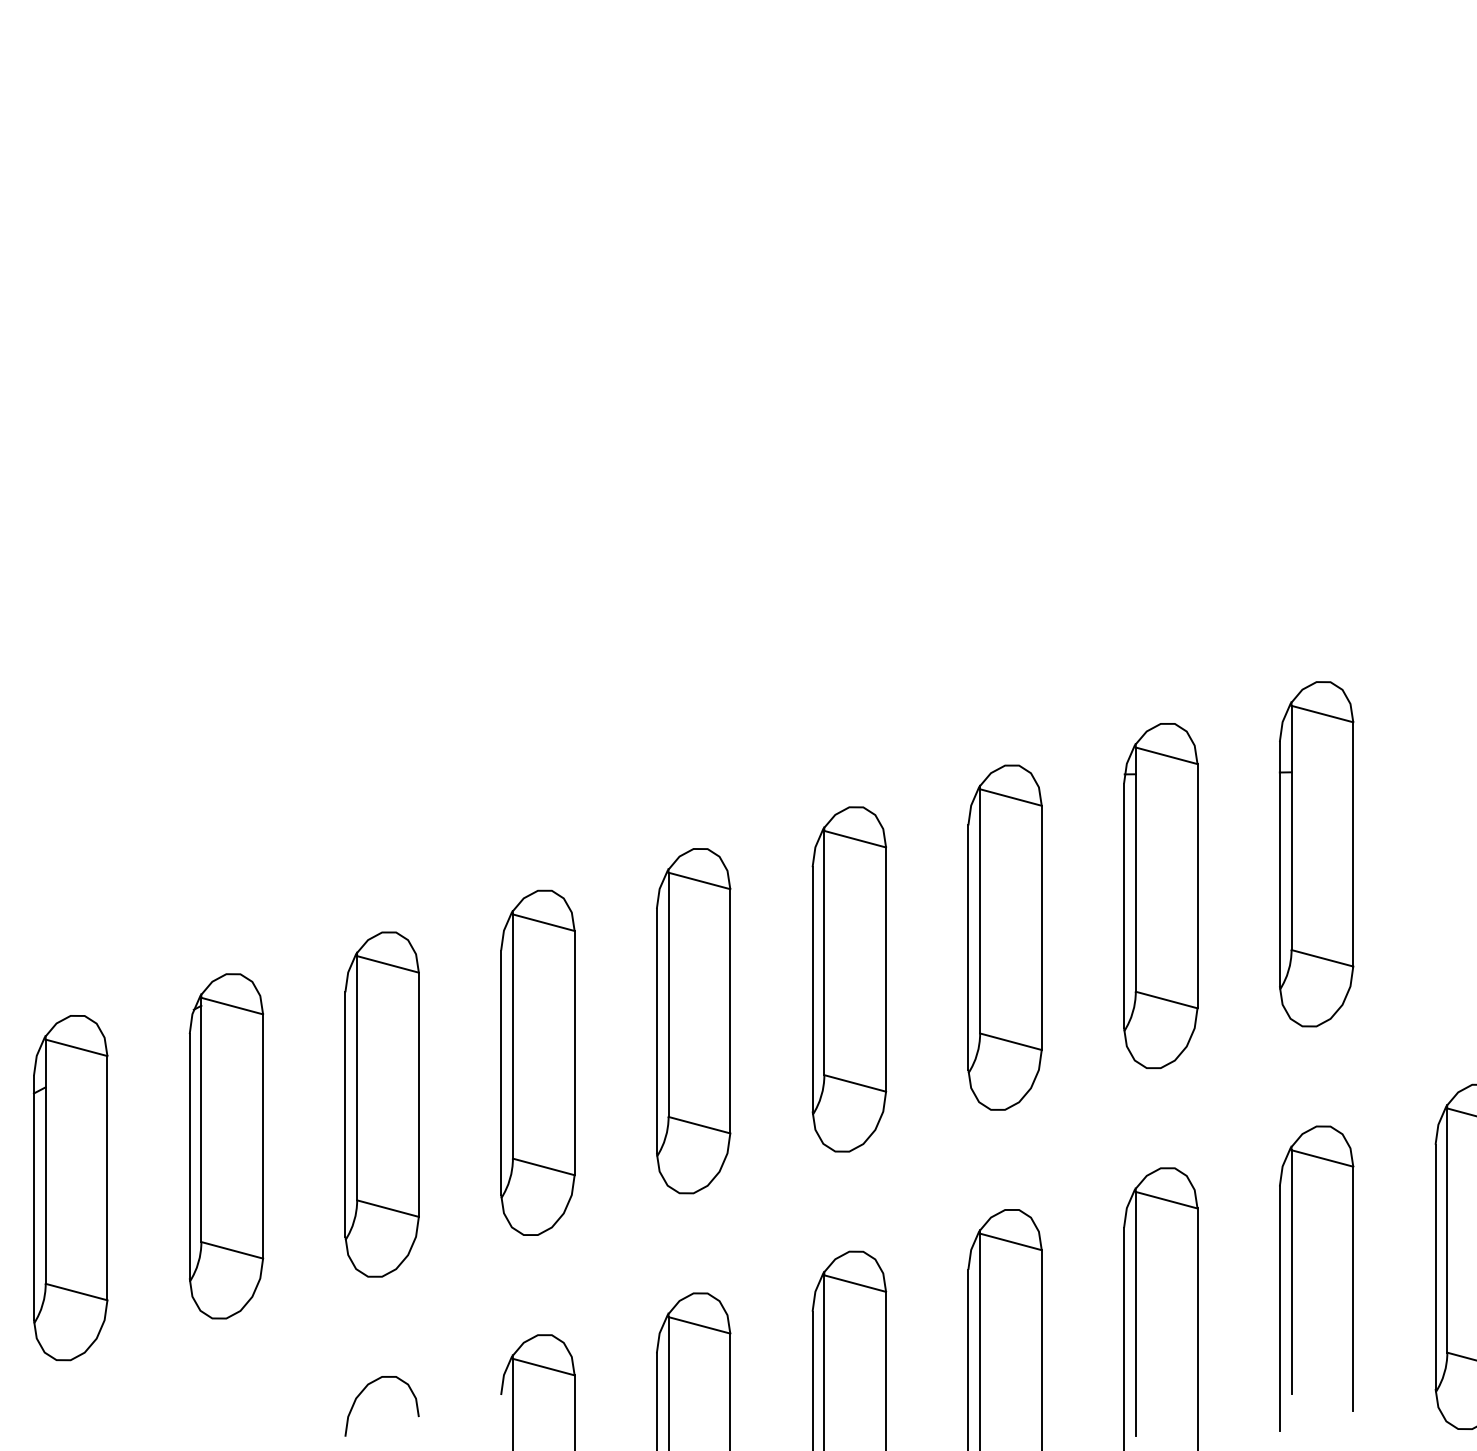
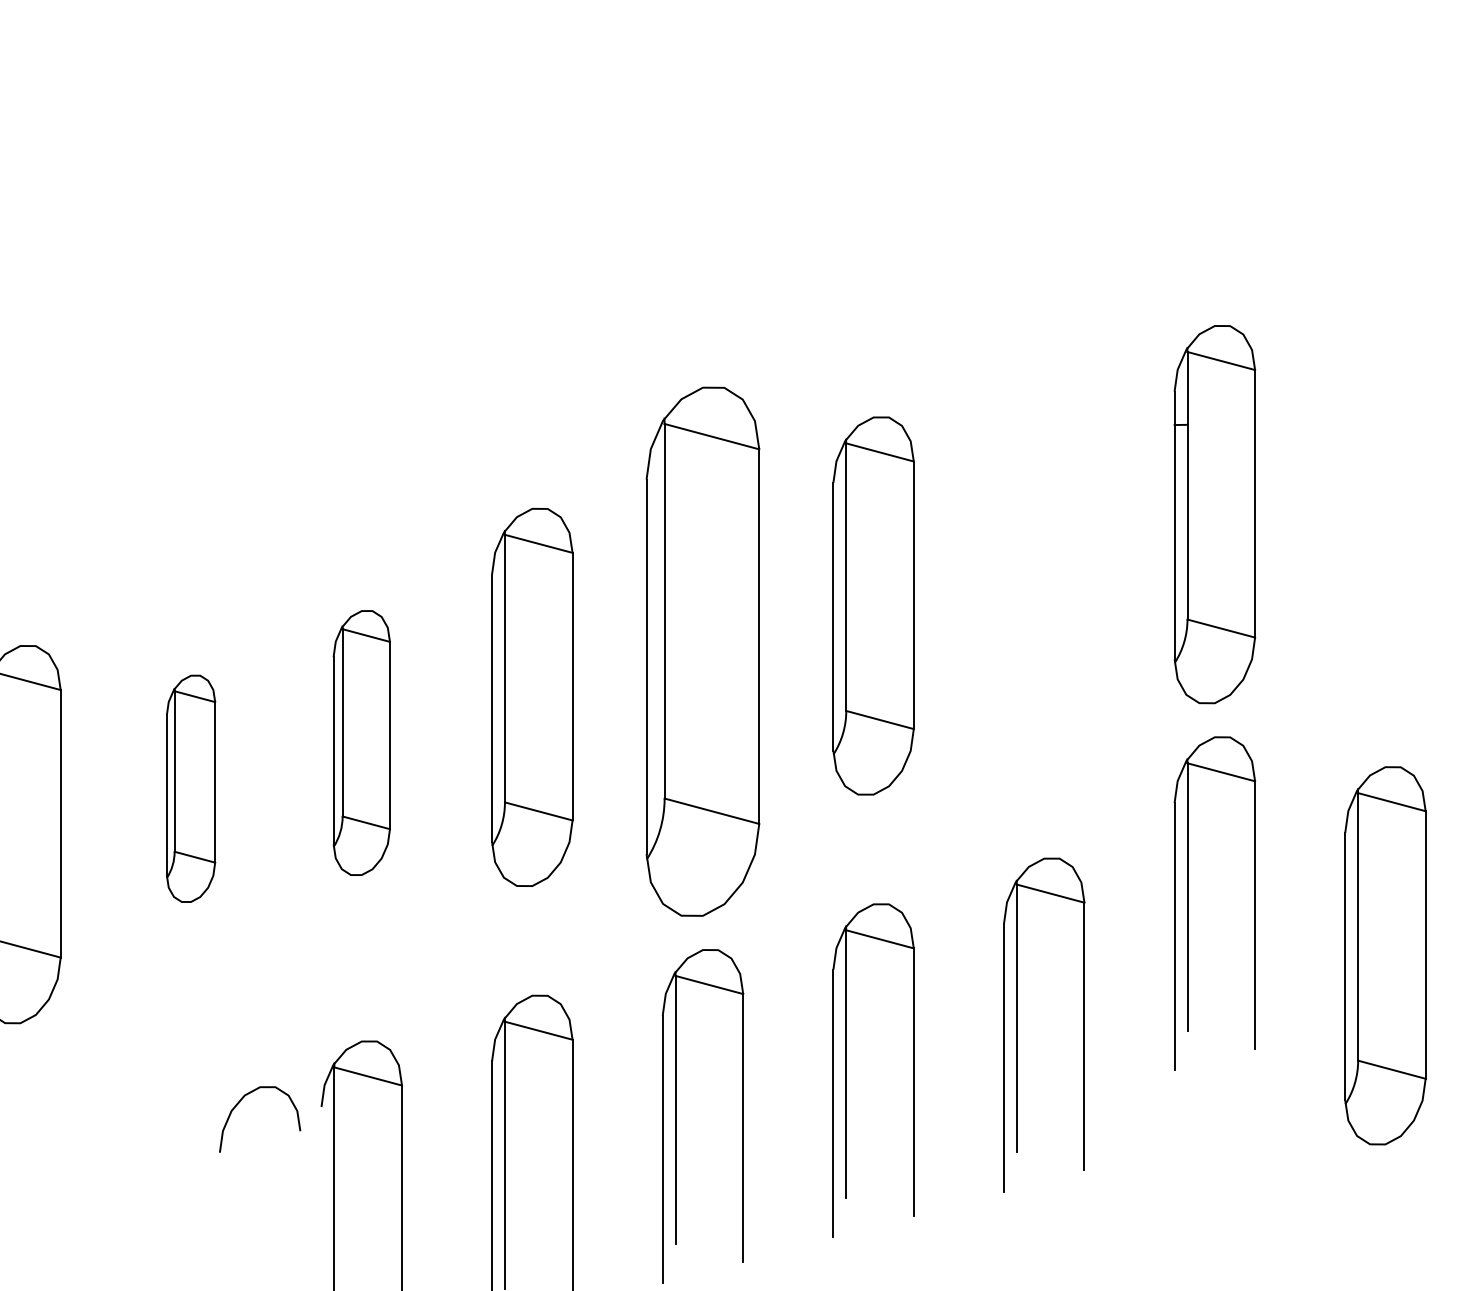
part: (1160, 895) -> (1043, 559), removed
part: (849, 979) -> (703, 651), size x1.4
part: (537, 1062) -> (361, 742), size x0.7
part: (381, 1104) -> (190, 788), size x0.6
part: (1292, 1278) -> (1188, 903), moved
curve: (365, 1389) -> (241, 1101), moved

